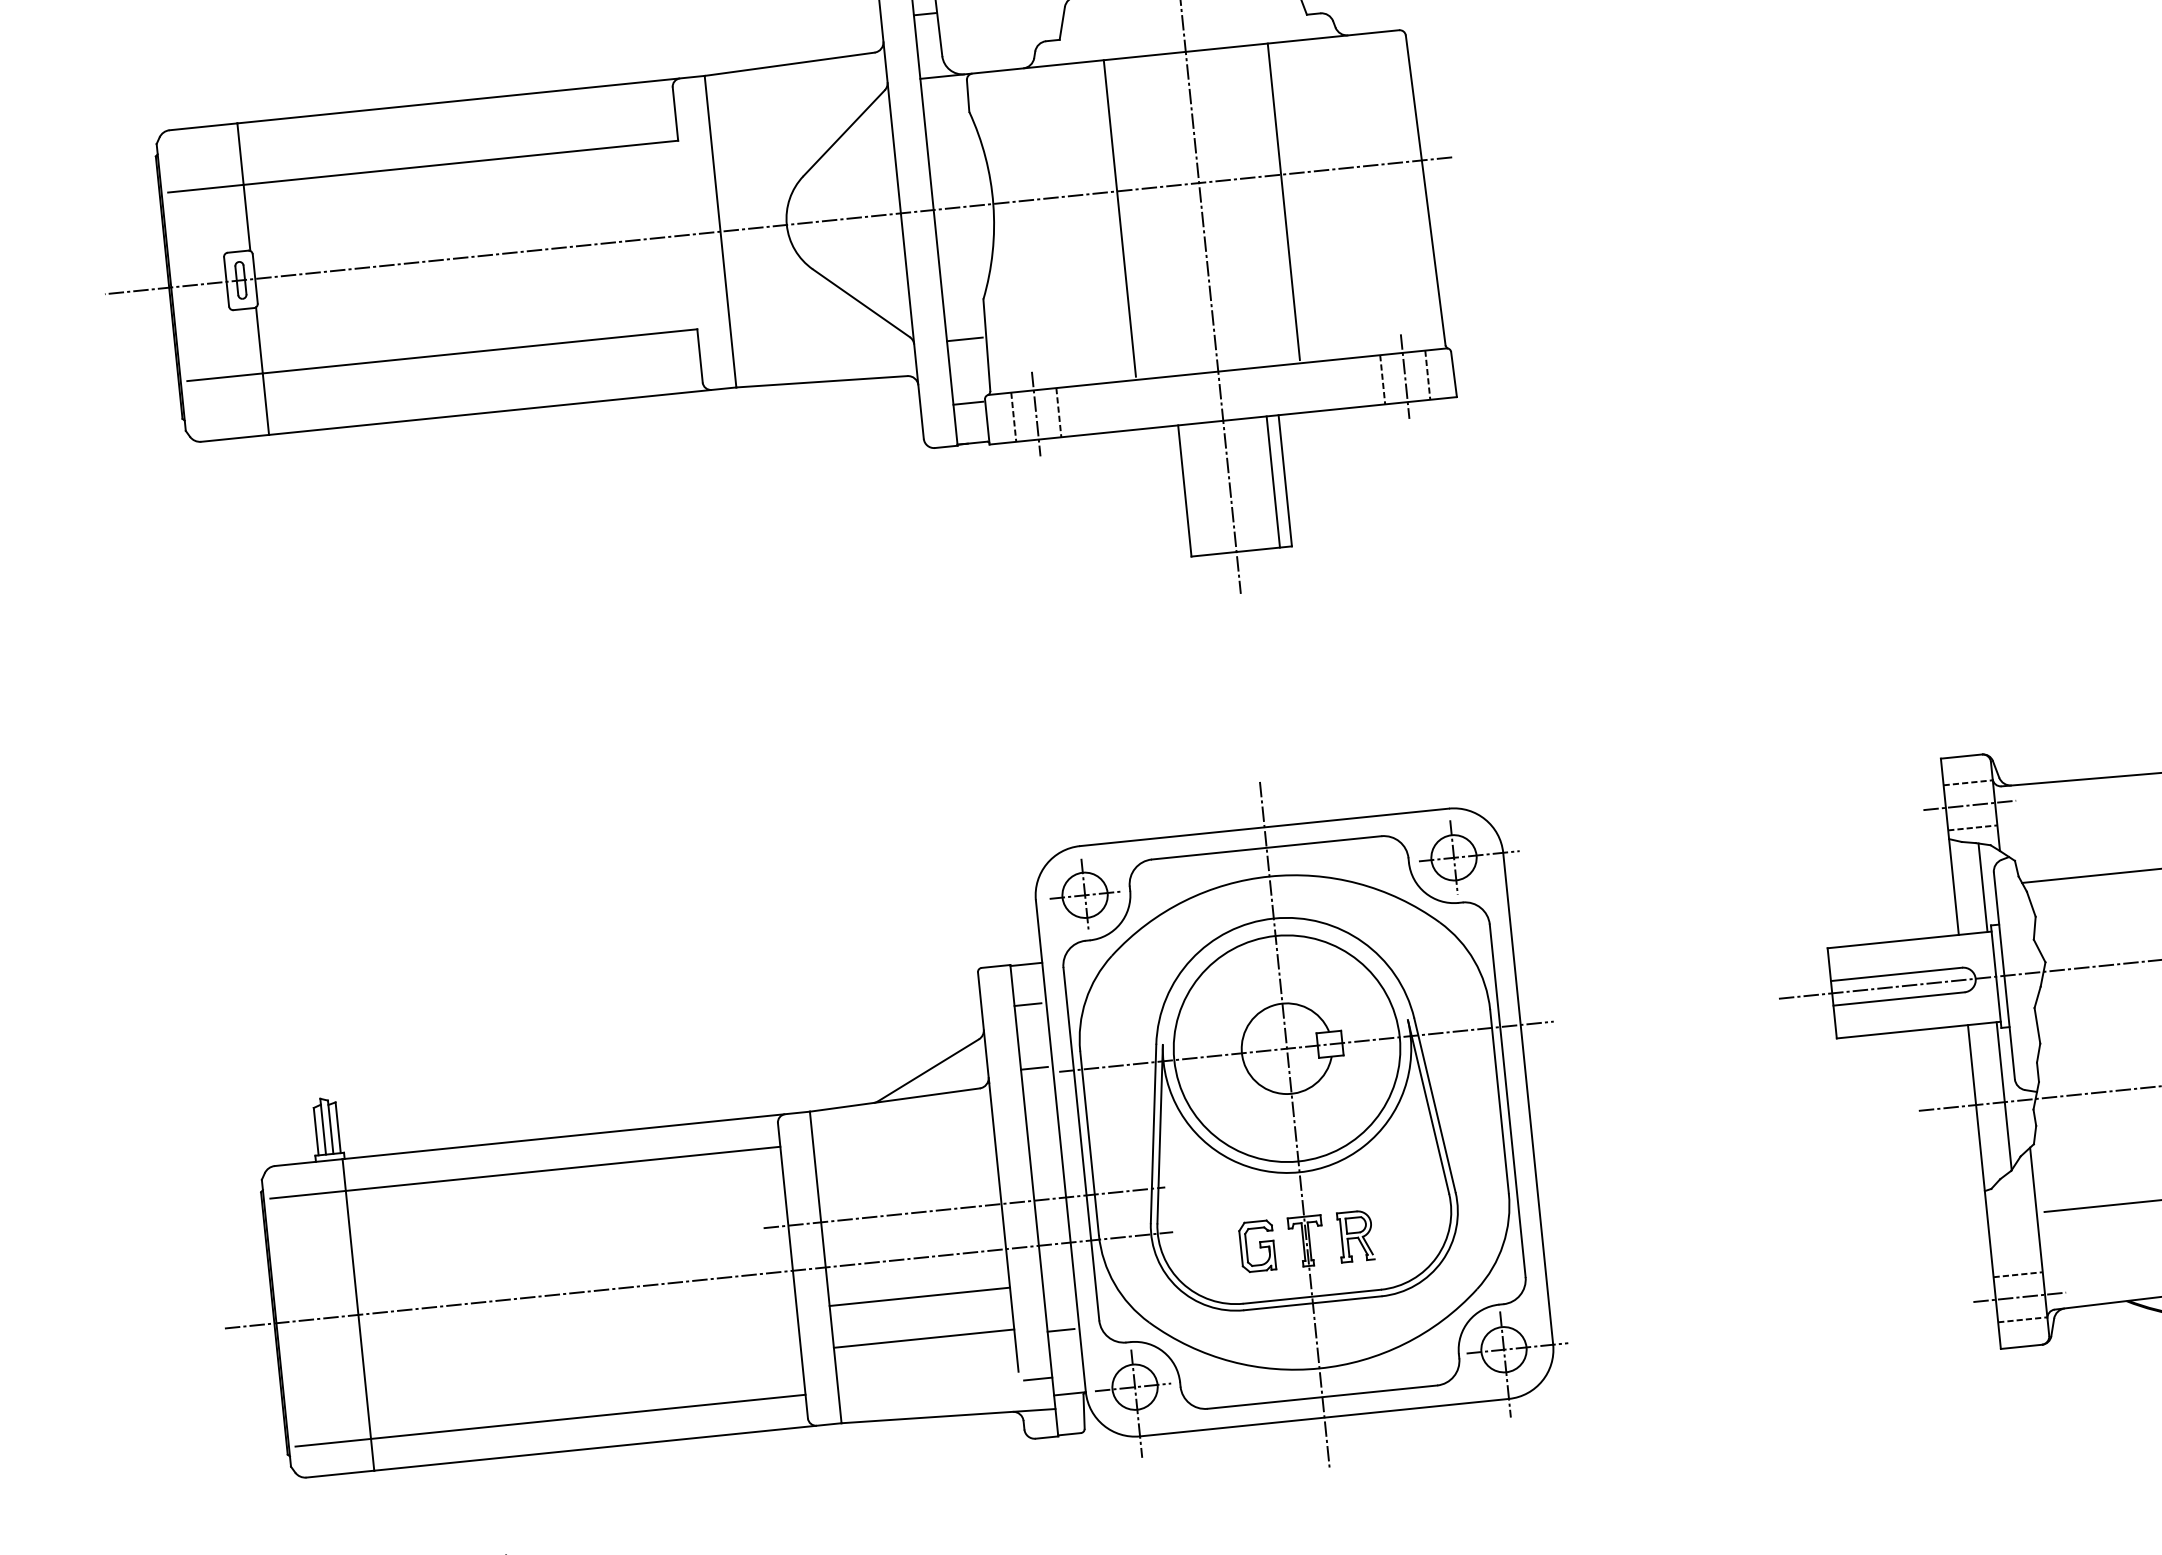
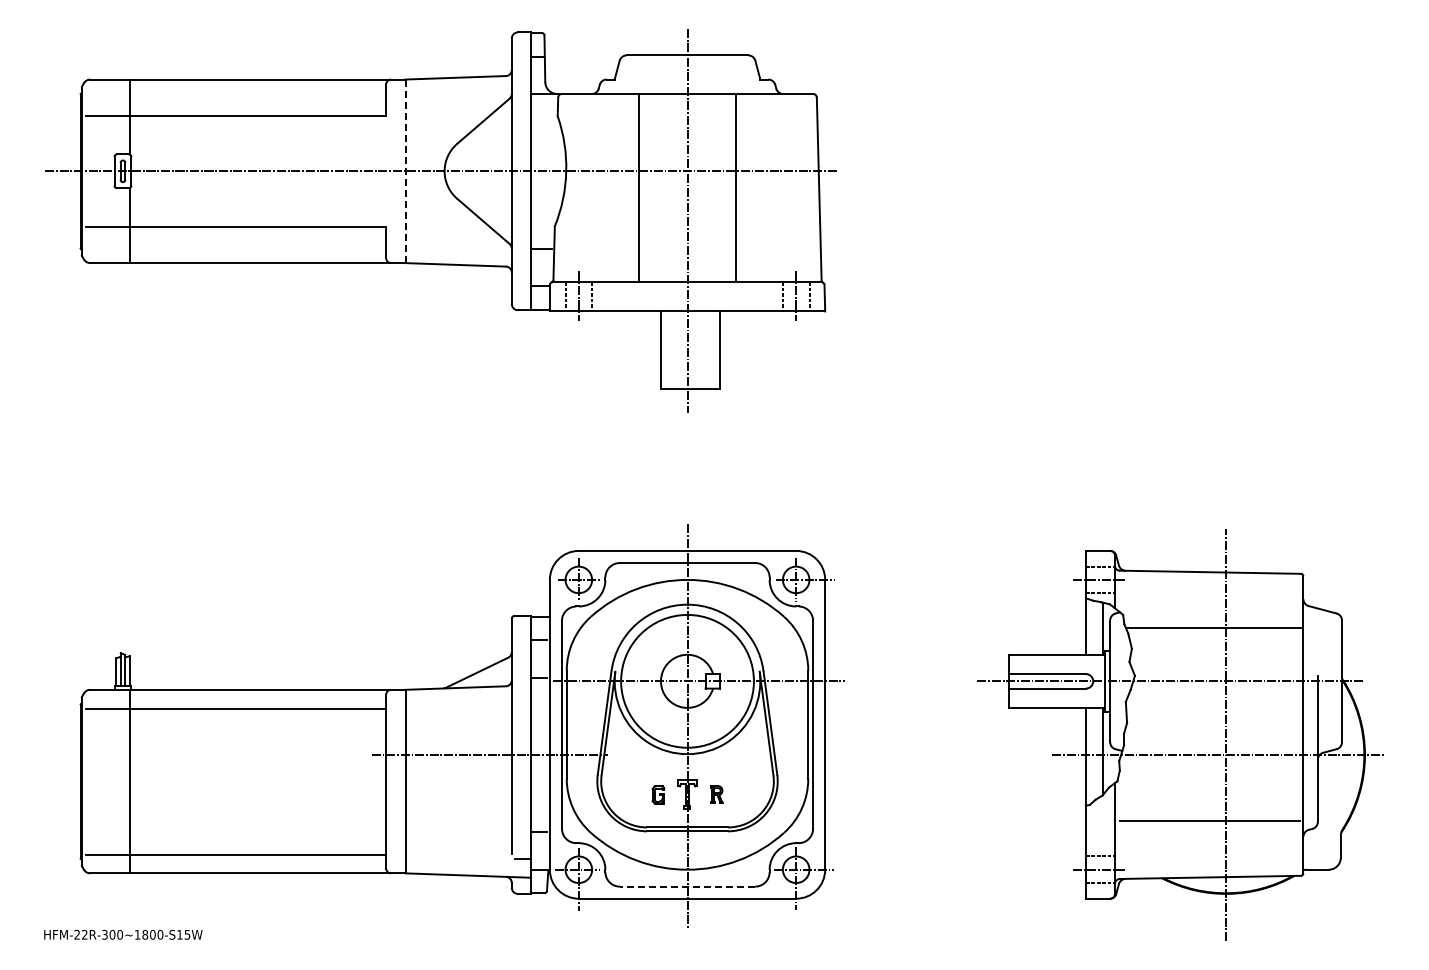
line: (720, 231) -> (405, 171), solid -> dashed
line: (1273, 481) -> (713, 349), removed
part: (1355, 1235) -> (716, 794), size x0.6
part: (1257, 1245) -> (658, 794), size x0.6
line: (698, 1280) -> (330, 781), removed
line: (919, 1297) -> (458, 804), removed
line: (923, 1337) -> (458, 828), removed
line: (1322, 1396) -> (687, 886), solid -> dashed

